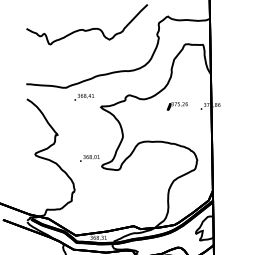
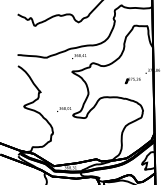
text: (83, 97) -> (78, 56), moved
part: (176, 106) -> (132, 80), moved

